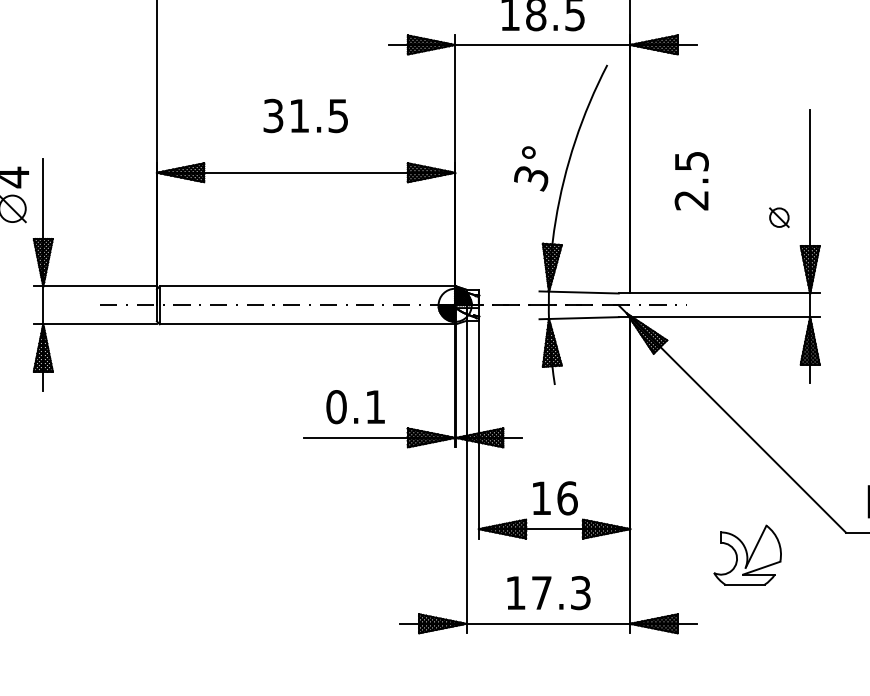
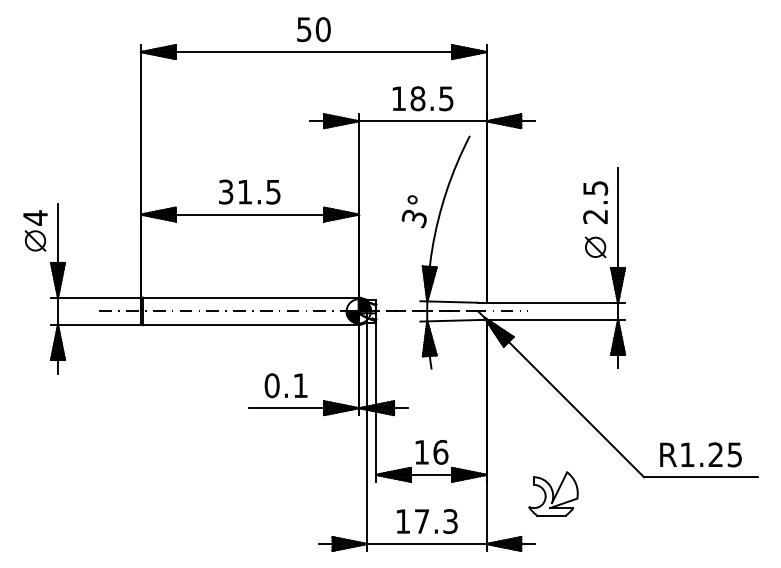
text: (305, 115) -> (249, 191), moved
text: (691, 180) -> (595, 202), moved
part: (779, 217) -> (595, 247), size x1.43
part: (747, 554) -> (553, 493), moved

